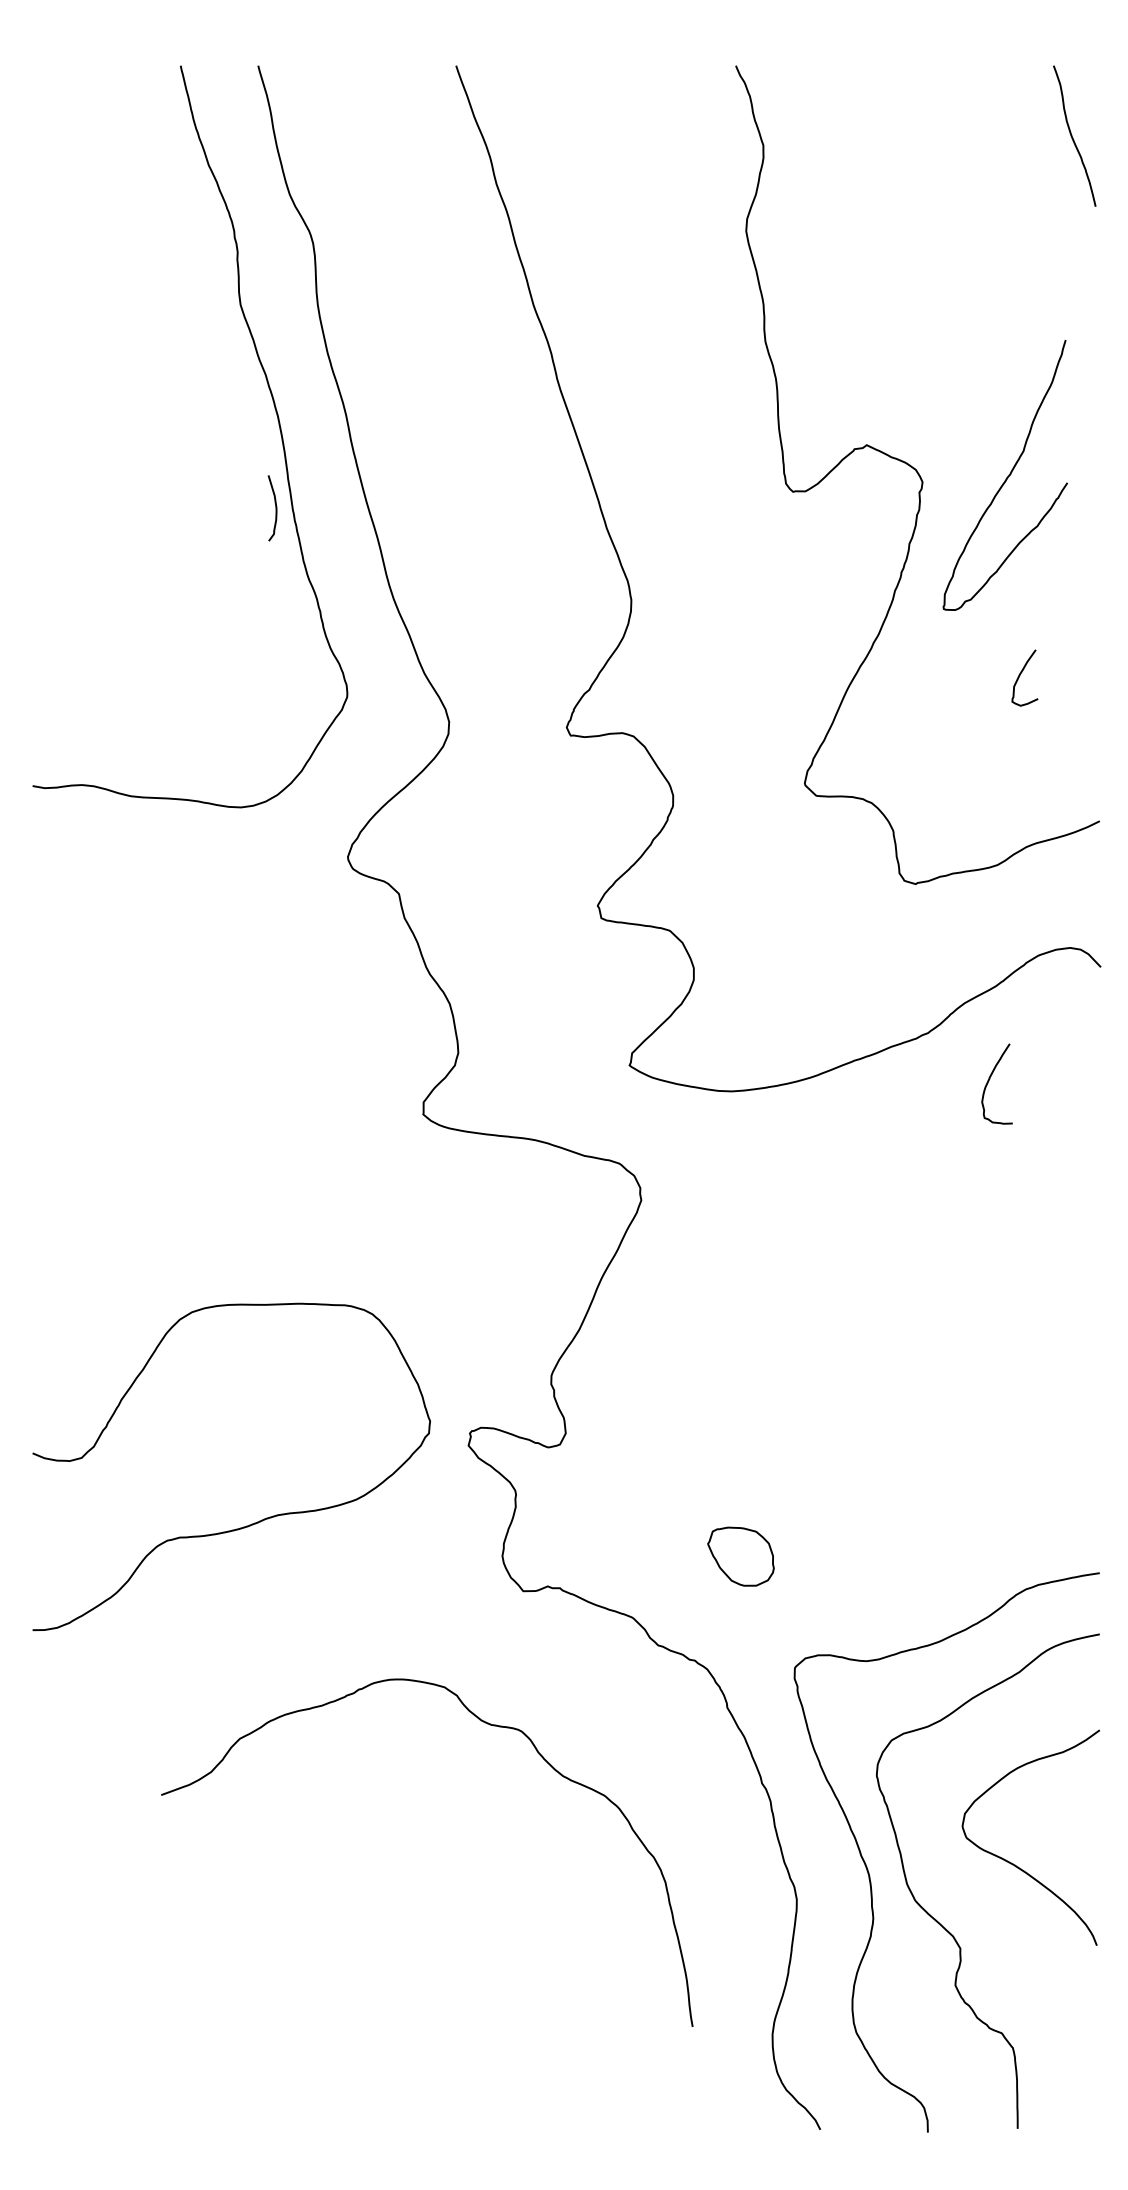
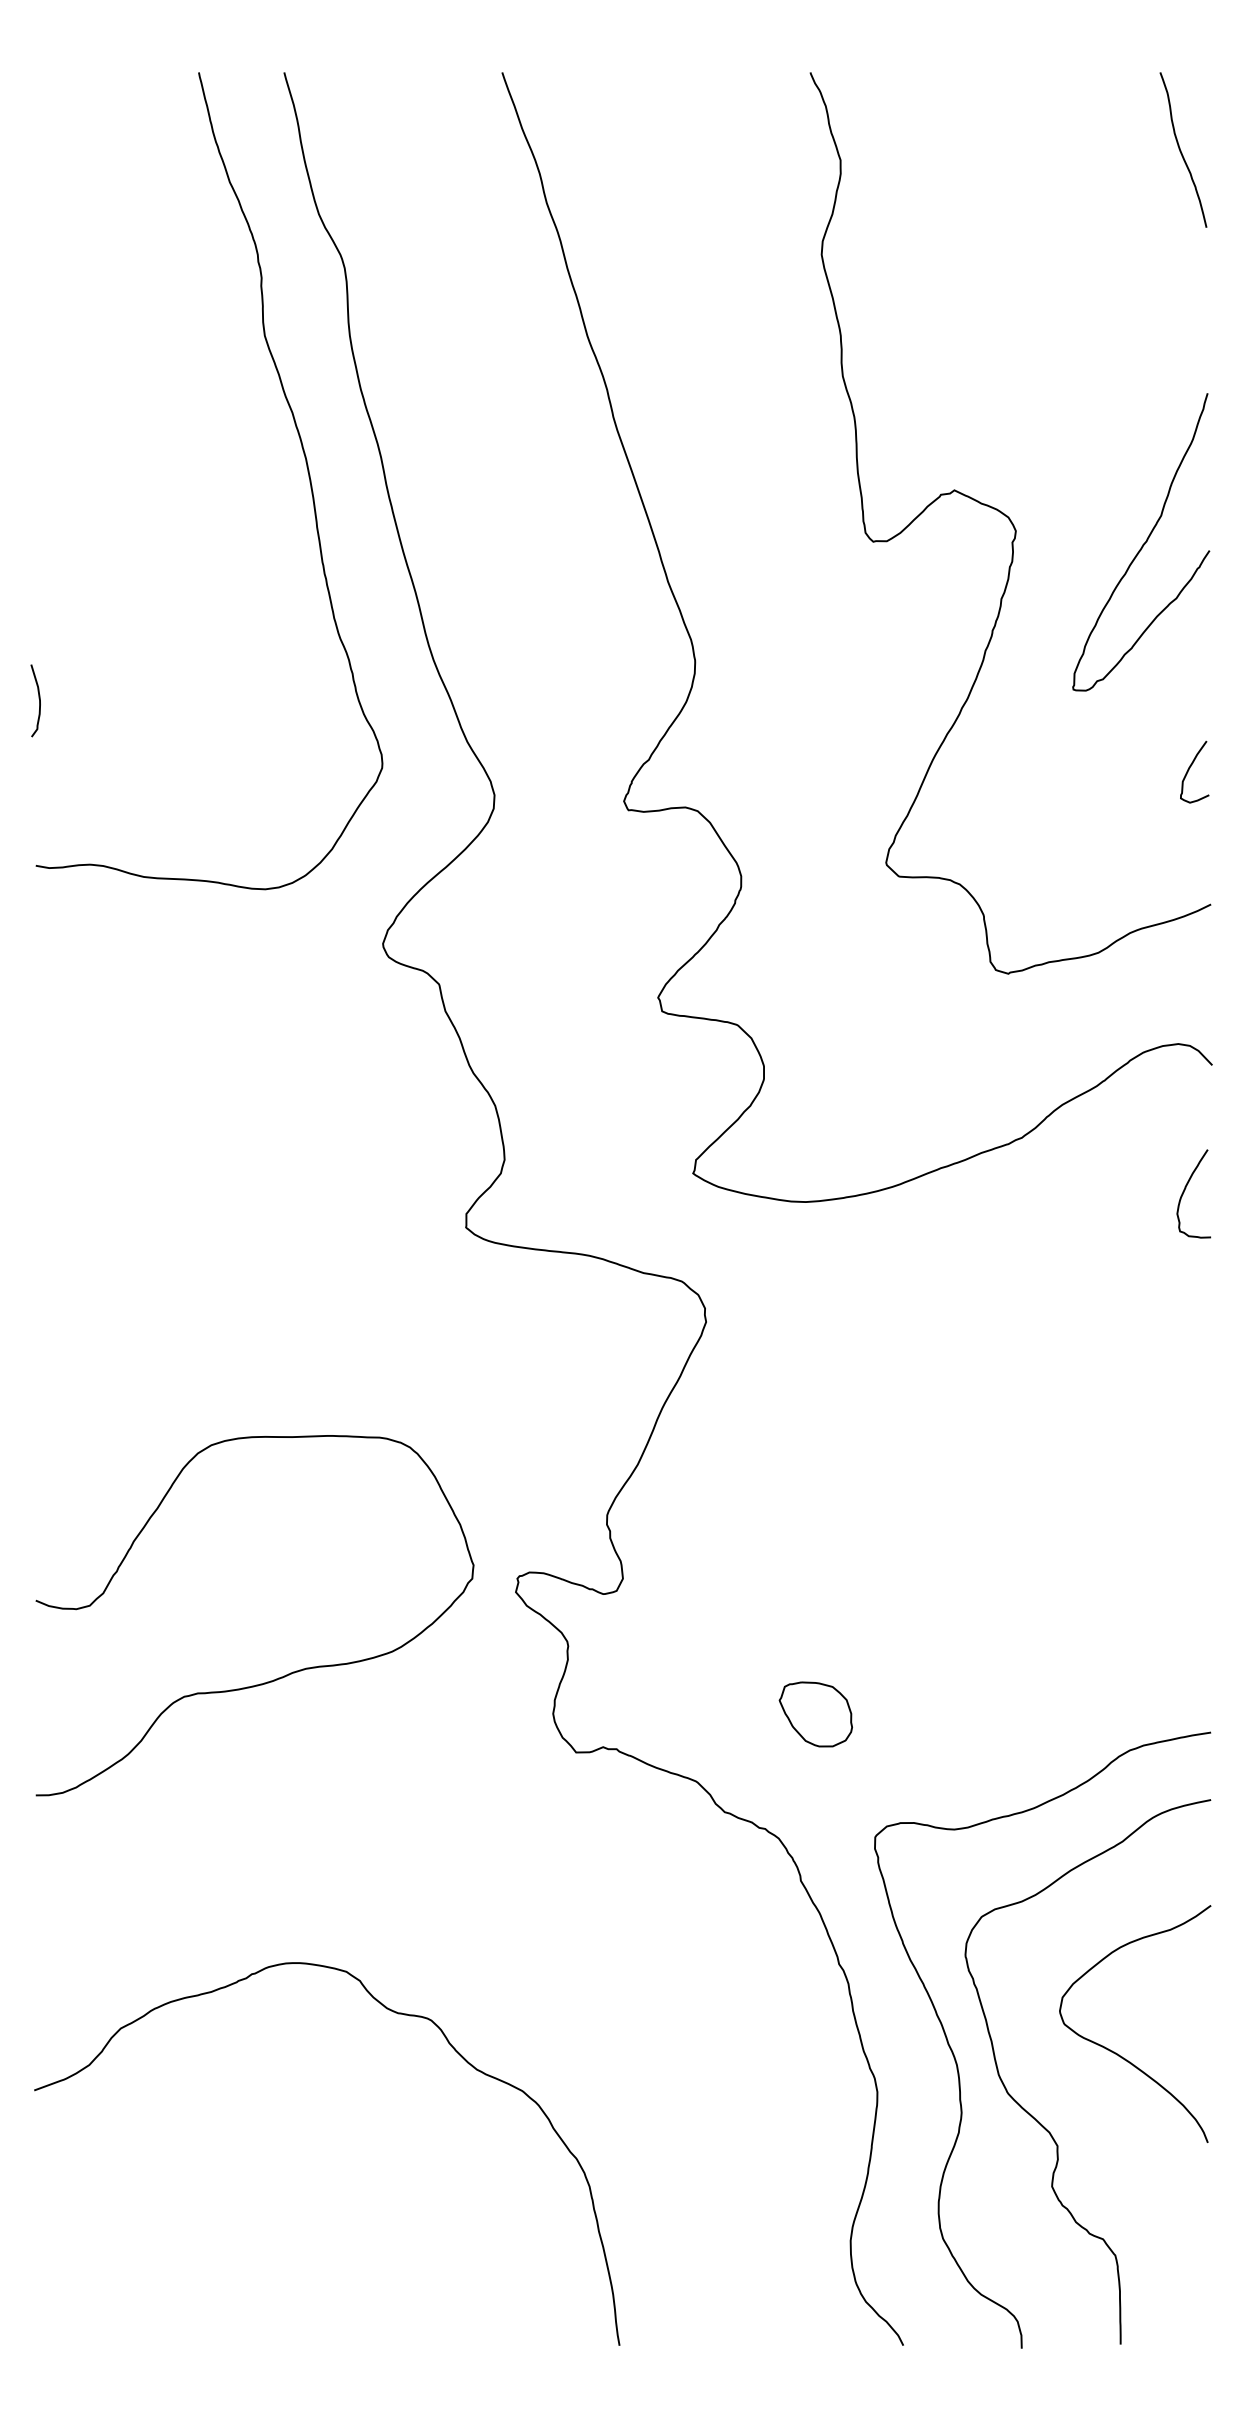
curve: (1007, 476) -> (1143, 543), moved
curve: (275, 508) -> (38, 701), moved
curve: (1020, 675) -> (1189, 769), moved
curve: (990, 1079) -> (1186, 1188), moved
curve: (489, 1725) -> (395, 2013), moved

